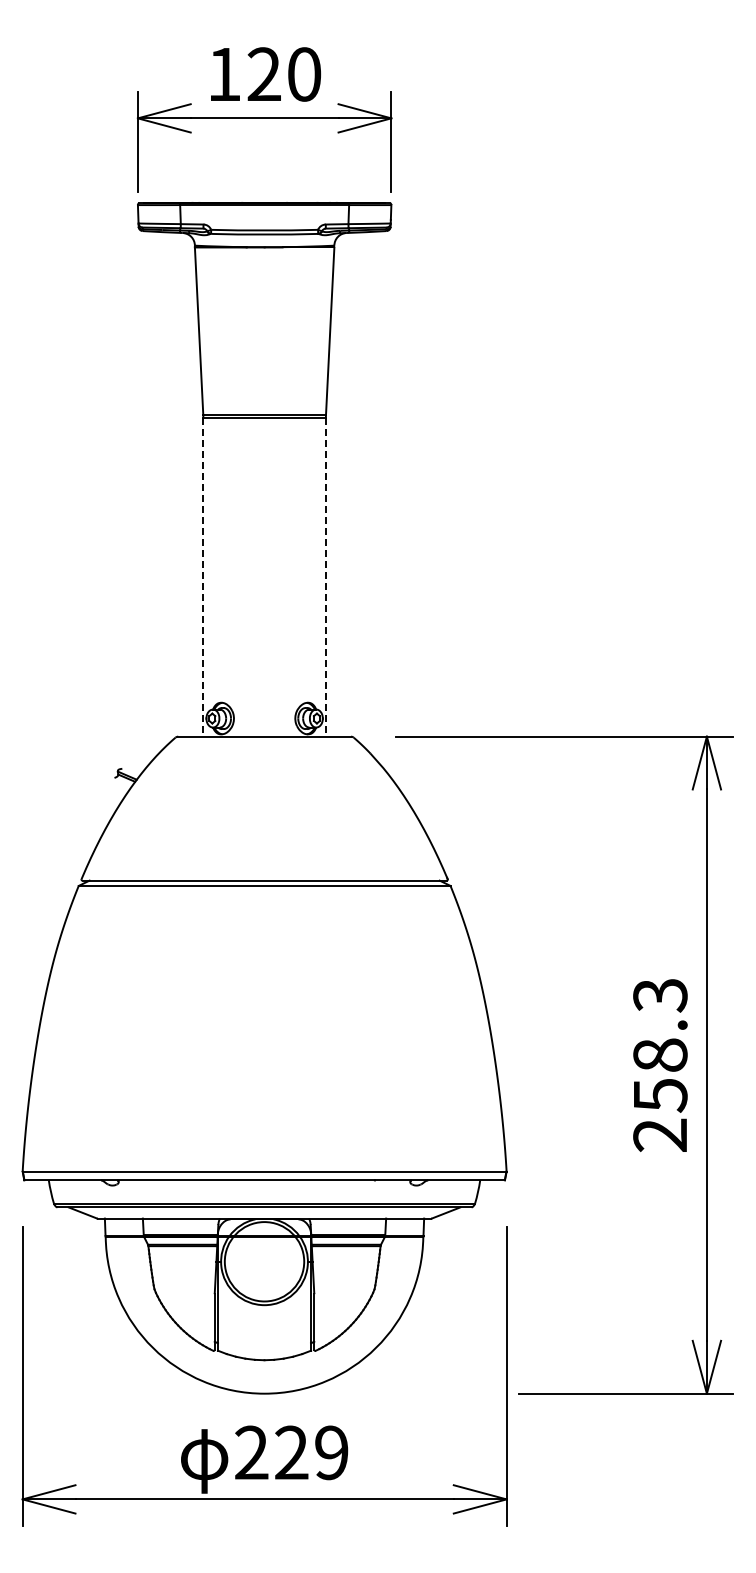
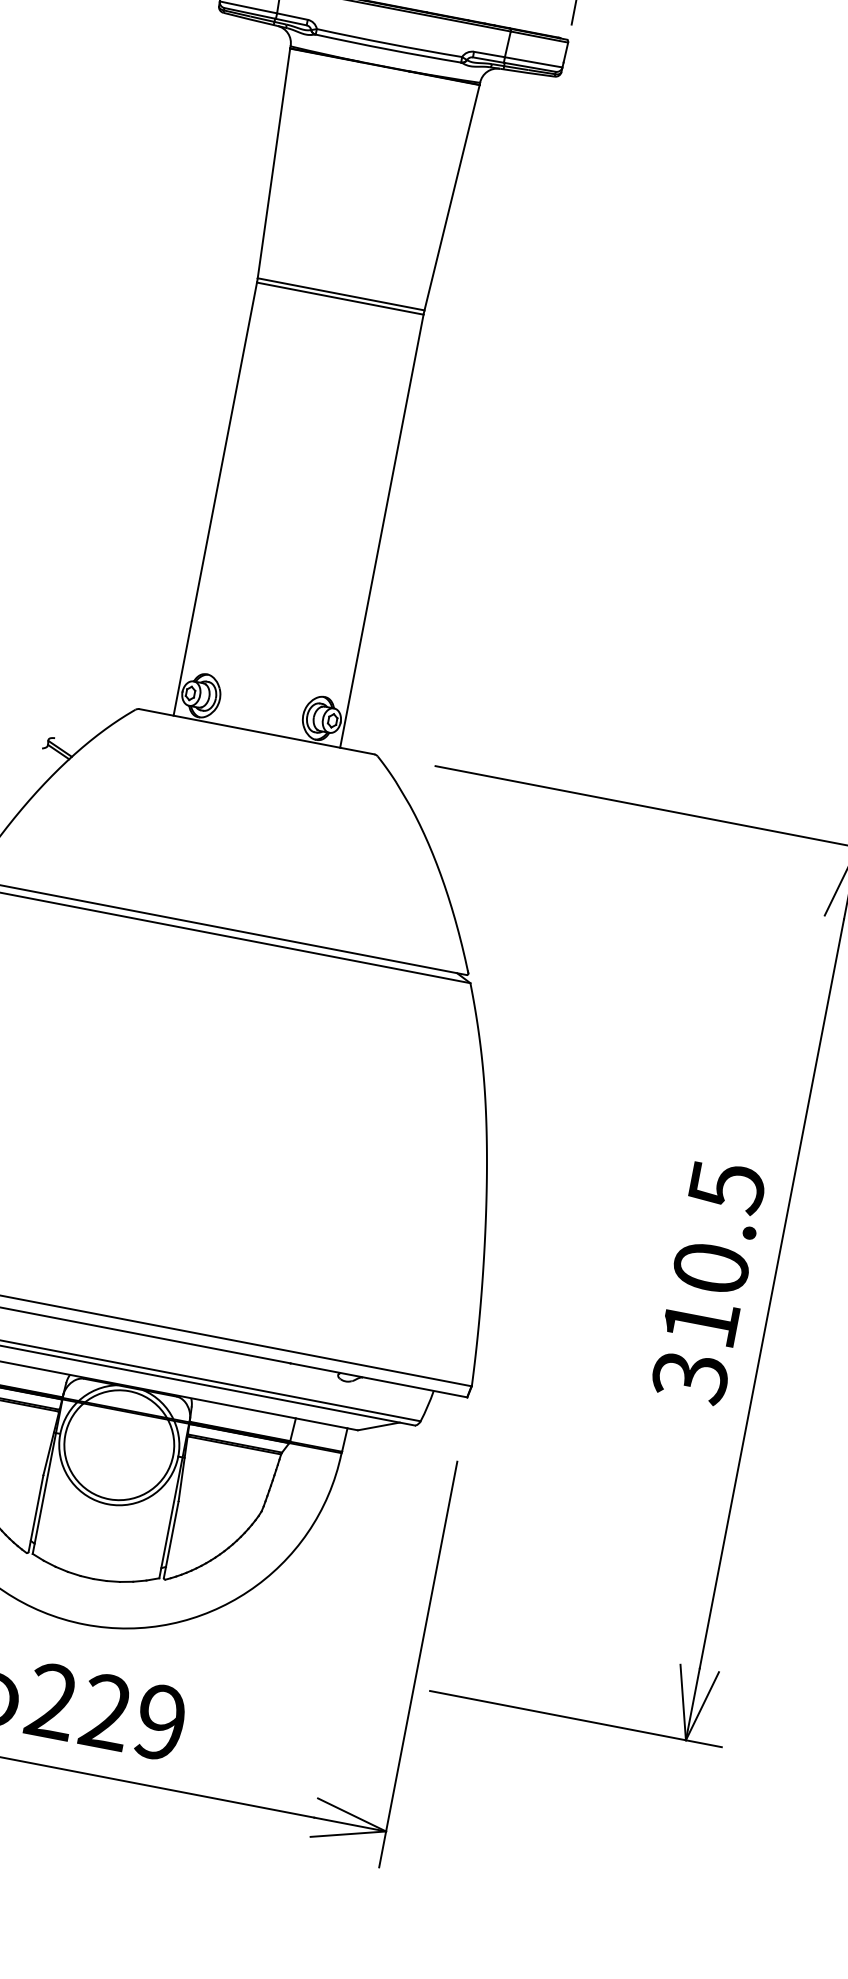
line: (203, 577) -> (215, 499), dashed -> solid
line: (325, 577) -> (381, 531), dashed -> solid
text: (660, 1065) -> (708, 1282), 258.3 -> 310.5

